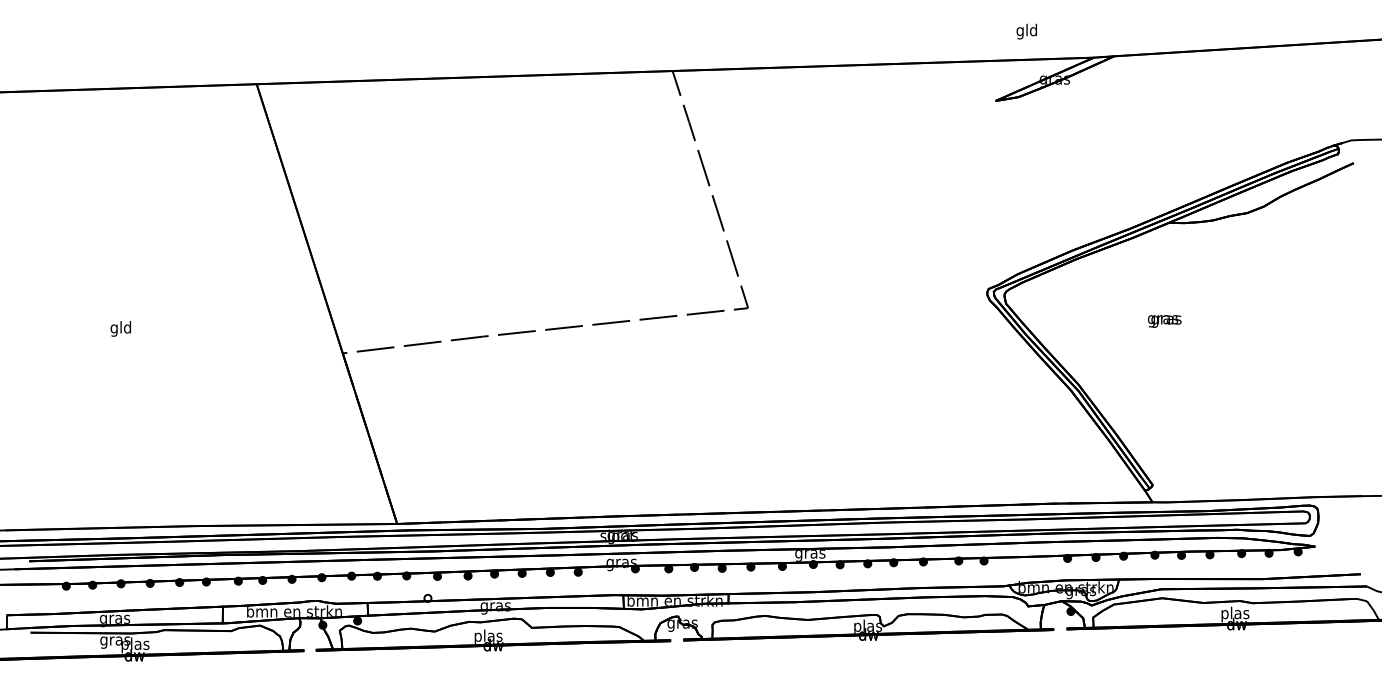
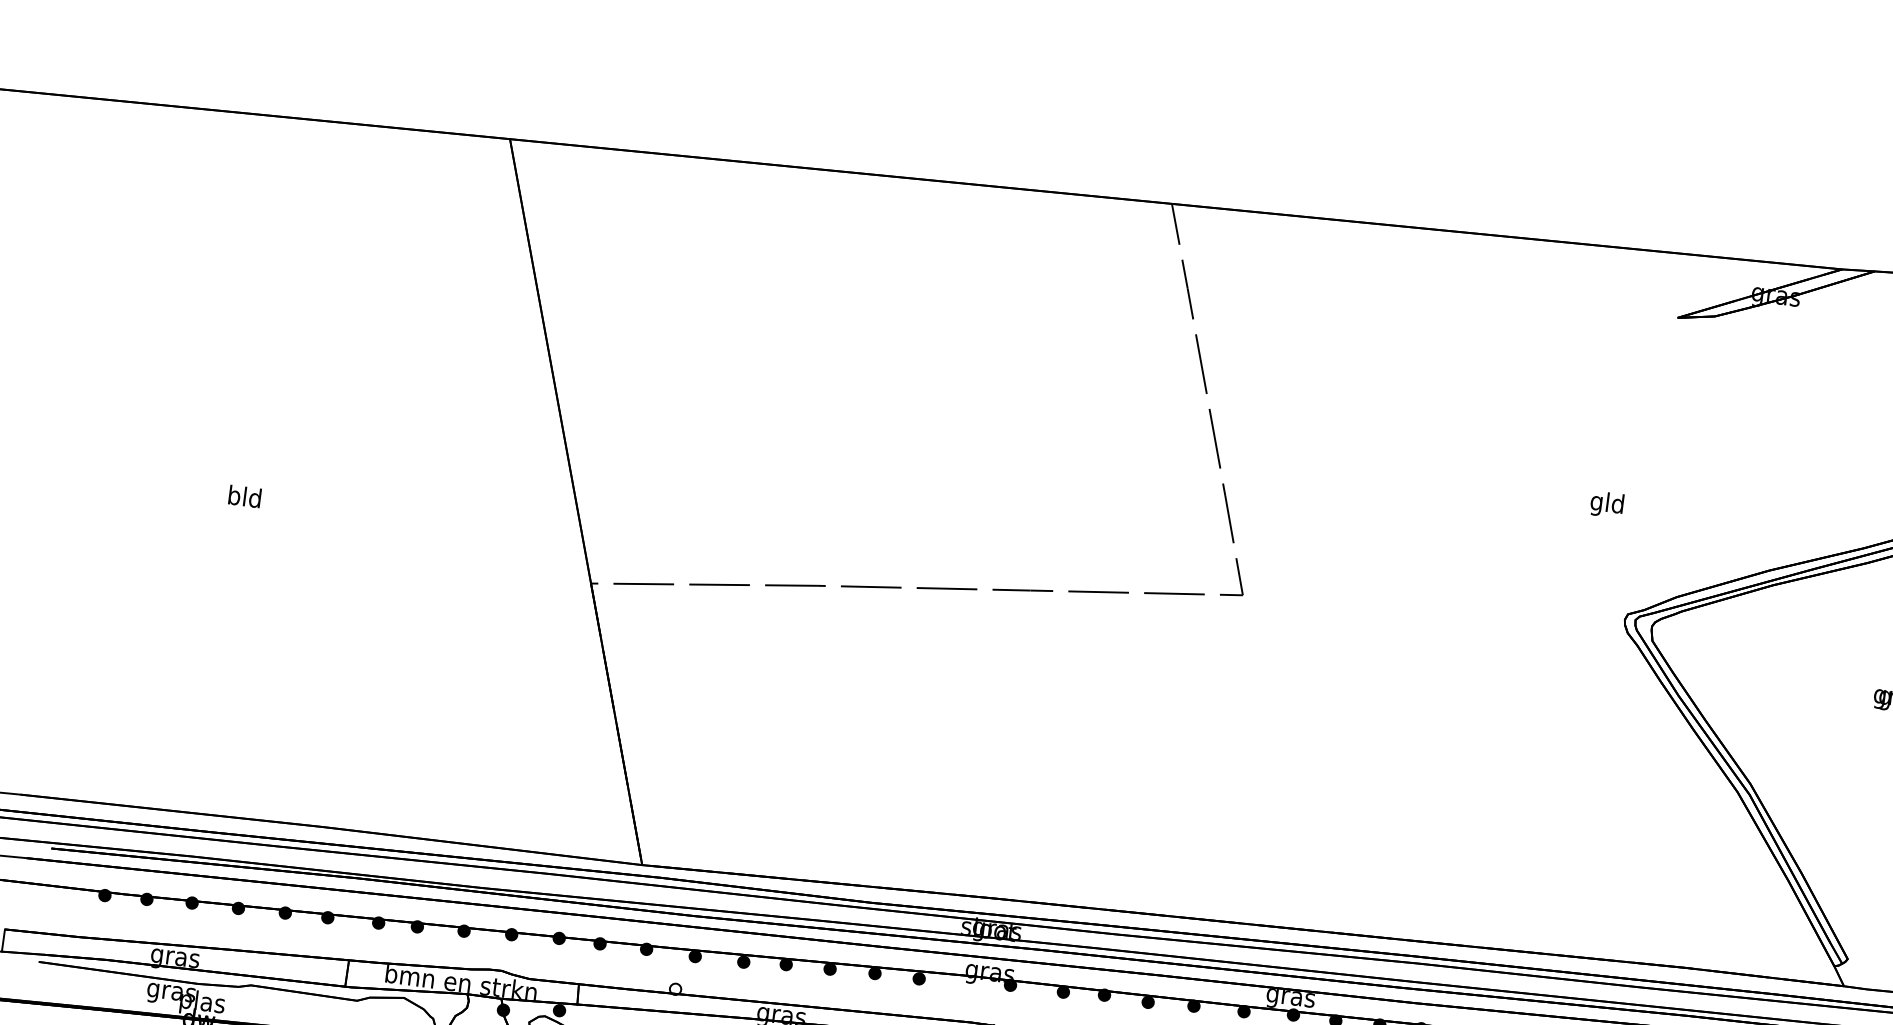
text: (1026, 31) -> (1606, 504), moved
text: (114, 328) -> (234, 497), gld -> bld

